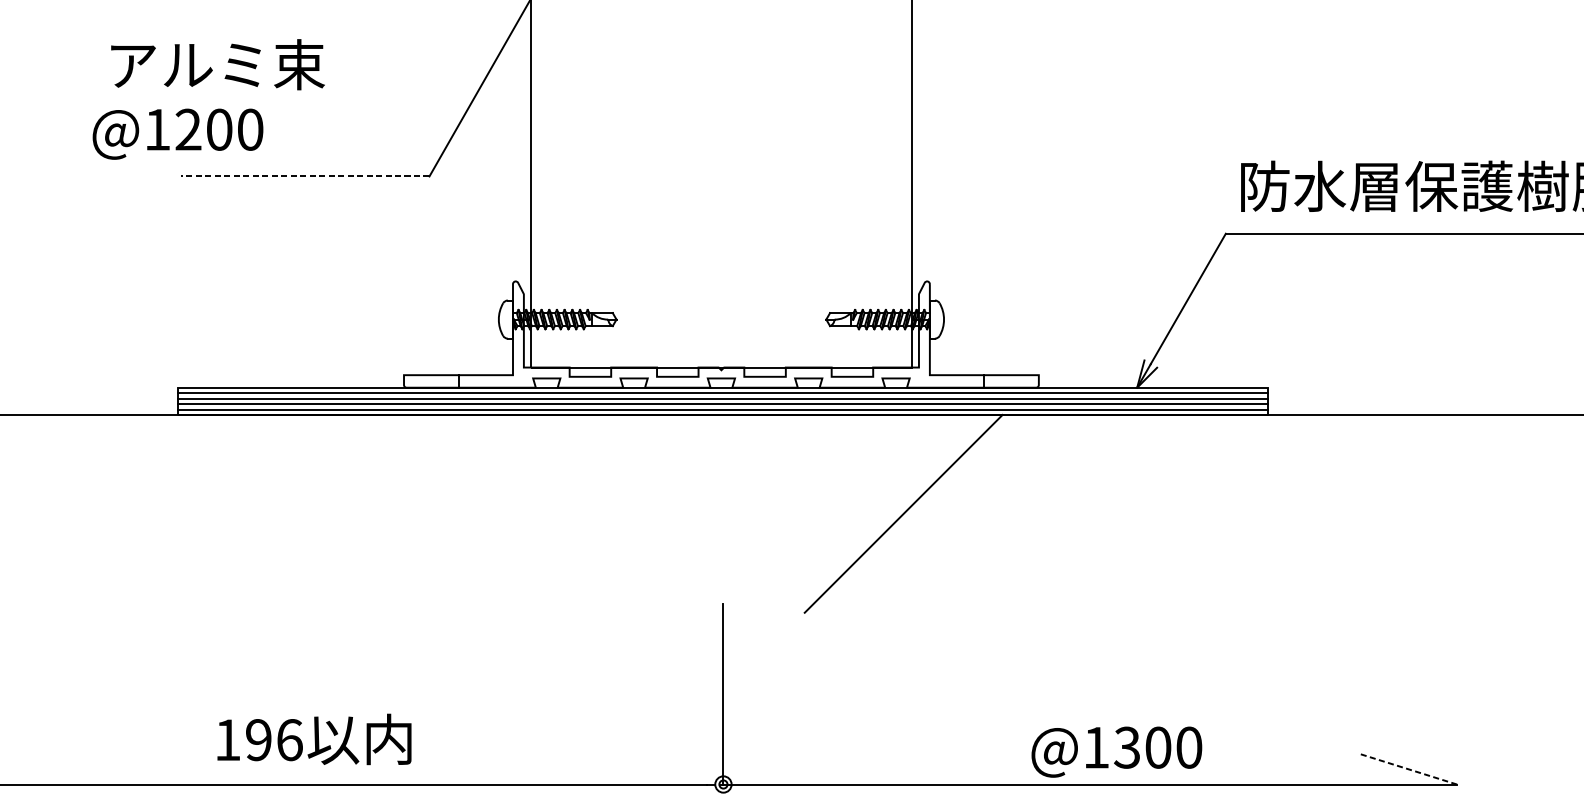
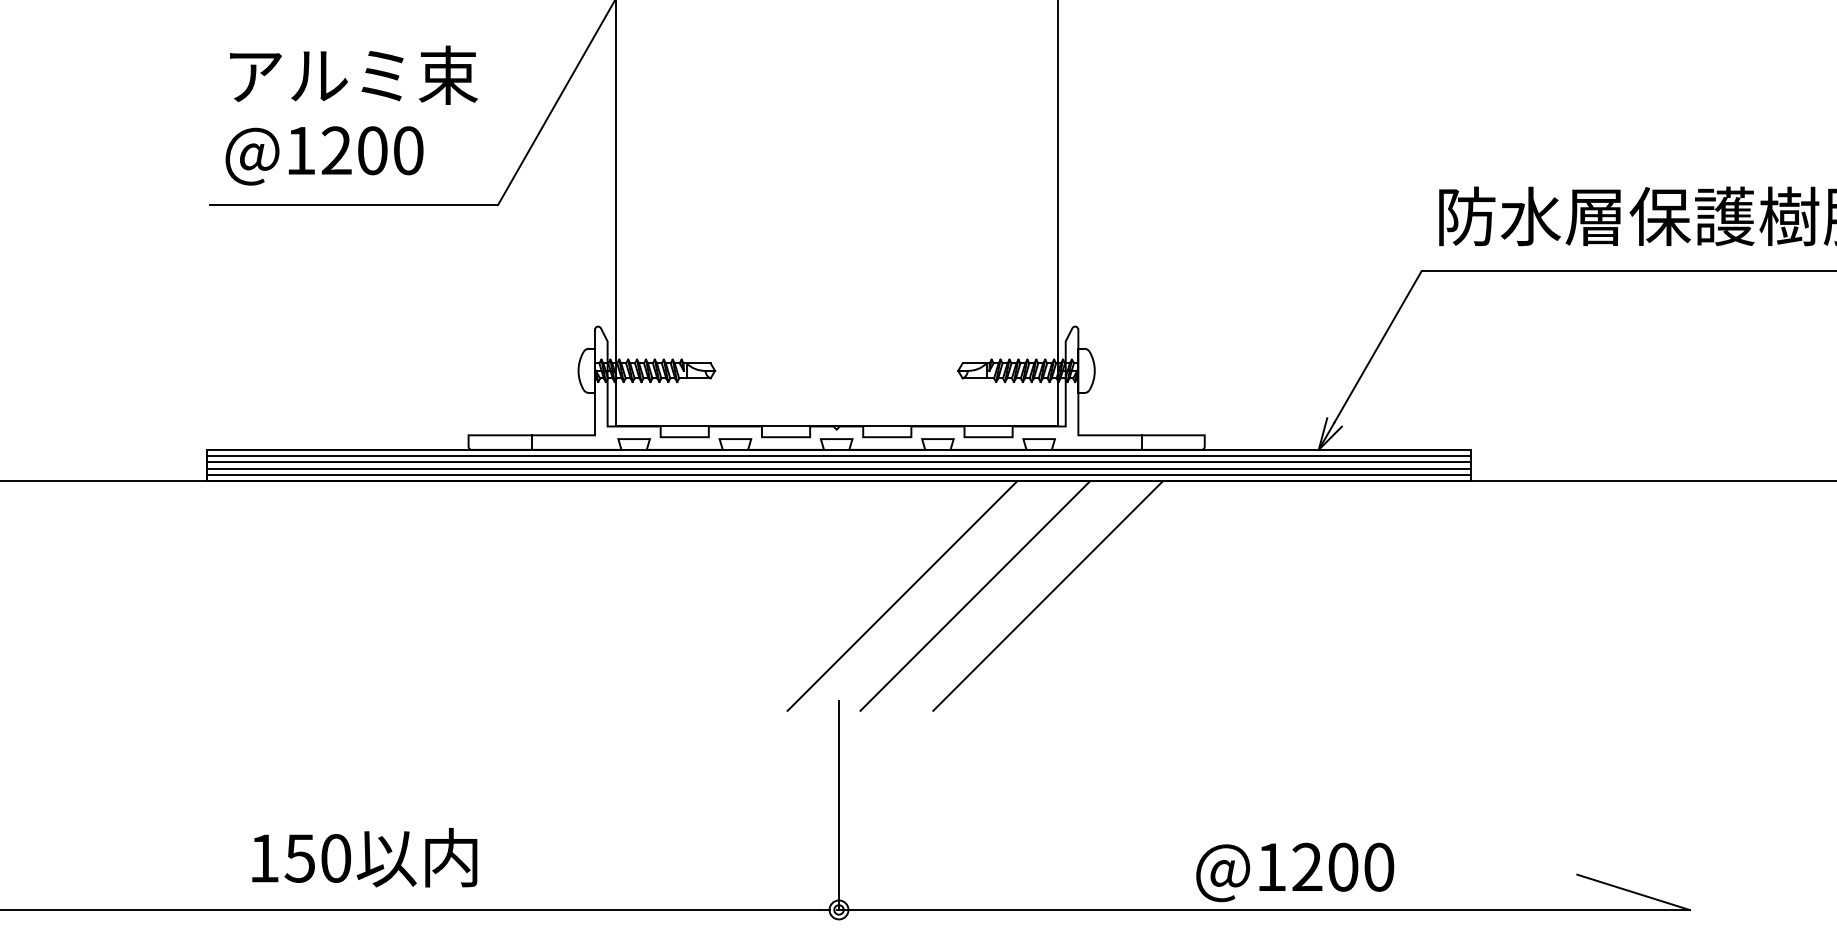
text: (217, 64) -> (353, 74), moved
text: (177, 133) -> (324, 155), moved
line: (304, 176) -> (353, 204), dashed -> solid
line: (778, 513) -> (902, 595), added
line: (840, 513) -> (974, 595), added
text: (273, 740) -> (317, 858), 196 -> 150
text: (1126, 747) -> (1306, 867), @1300 -> @1200
line: (1408, 769) -> (1633, 892), dashed -> solid

